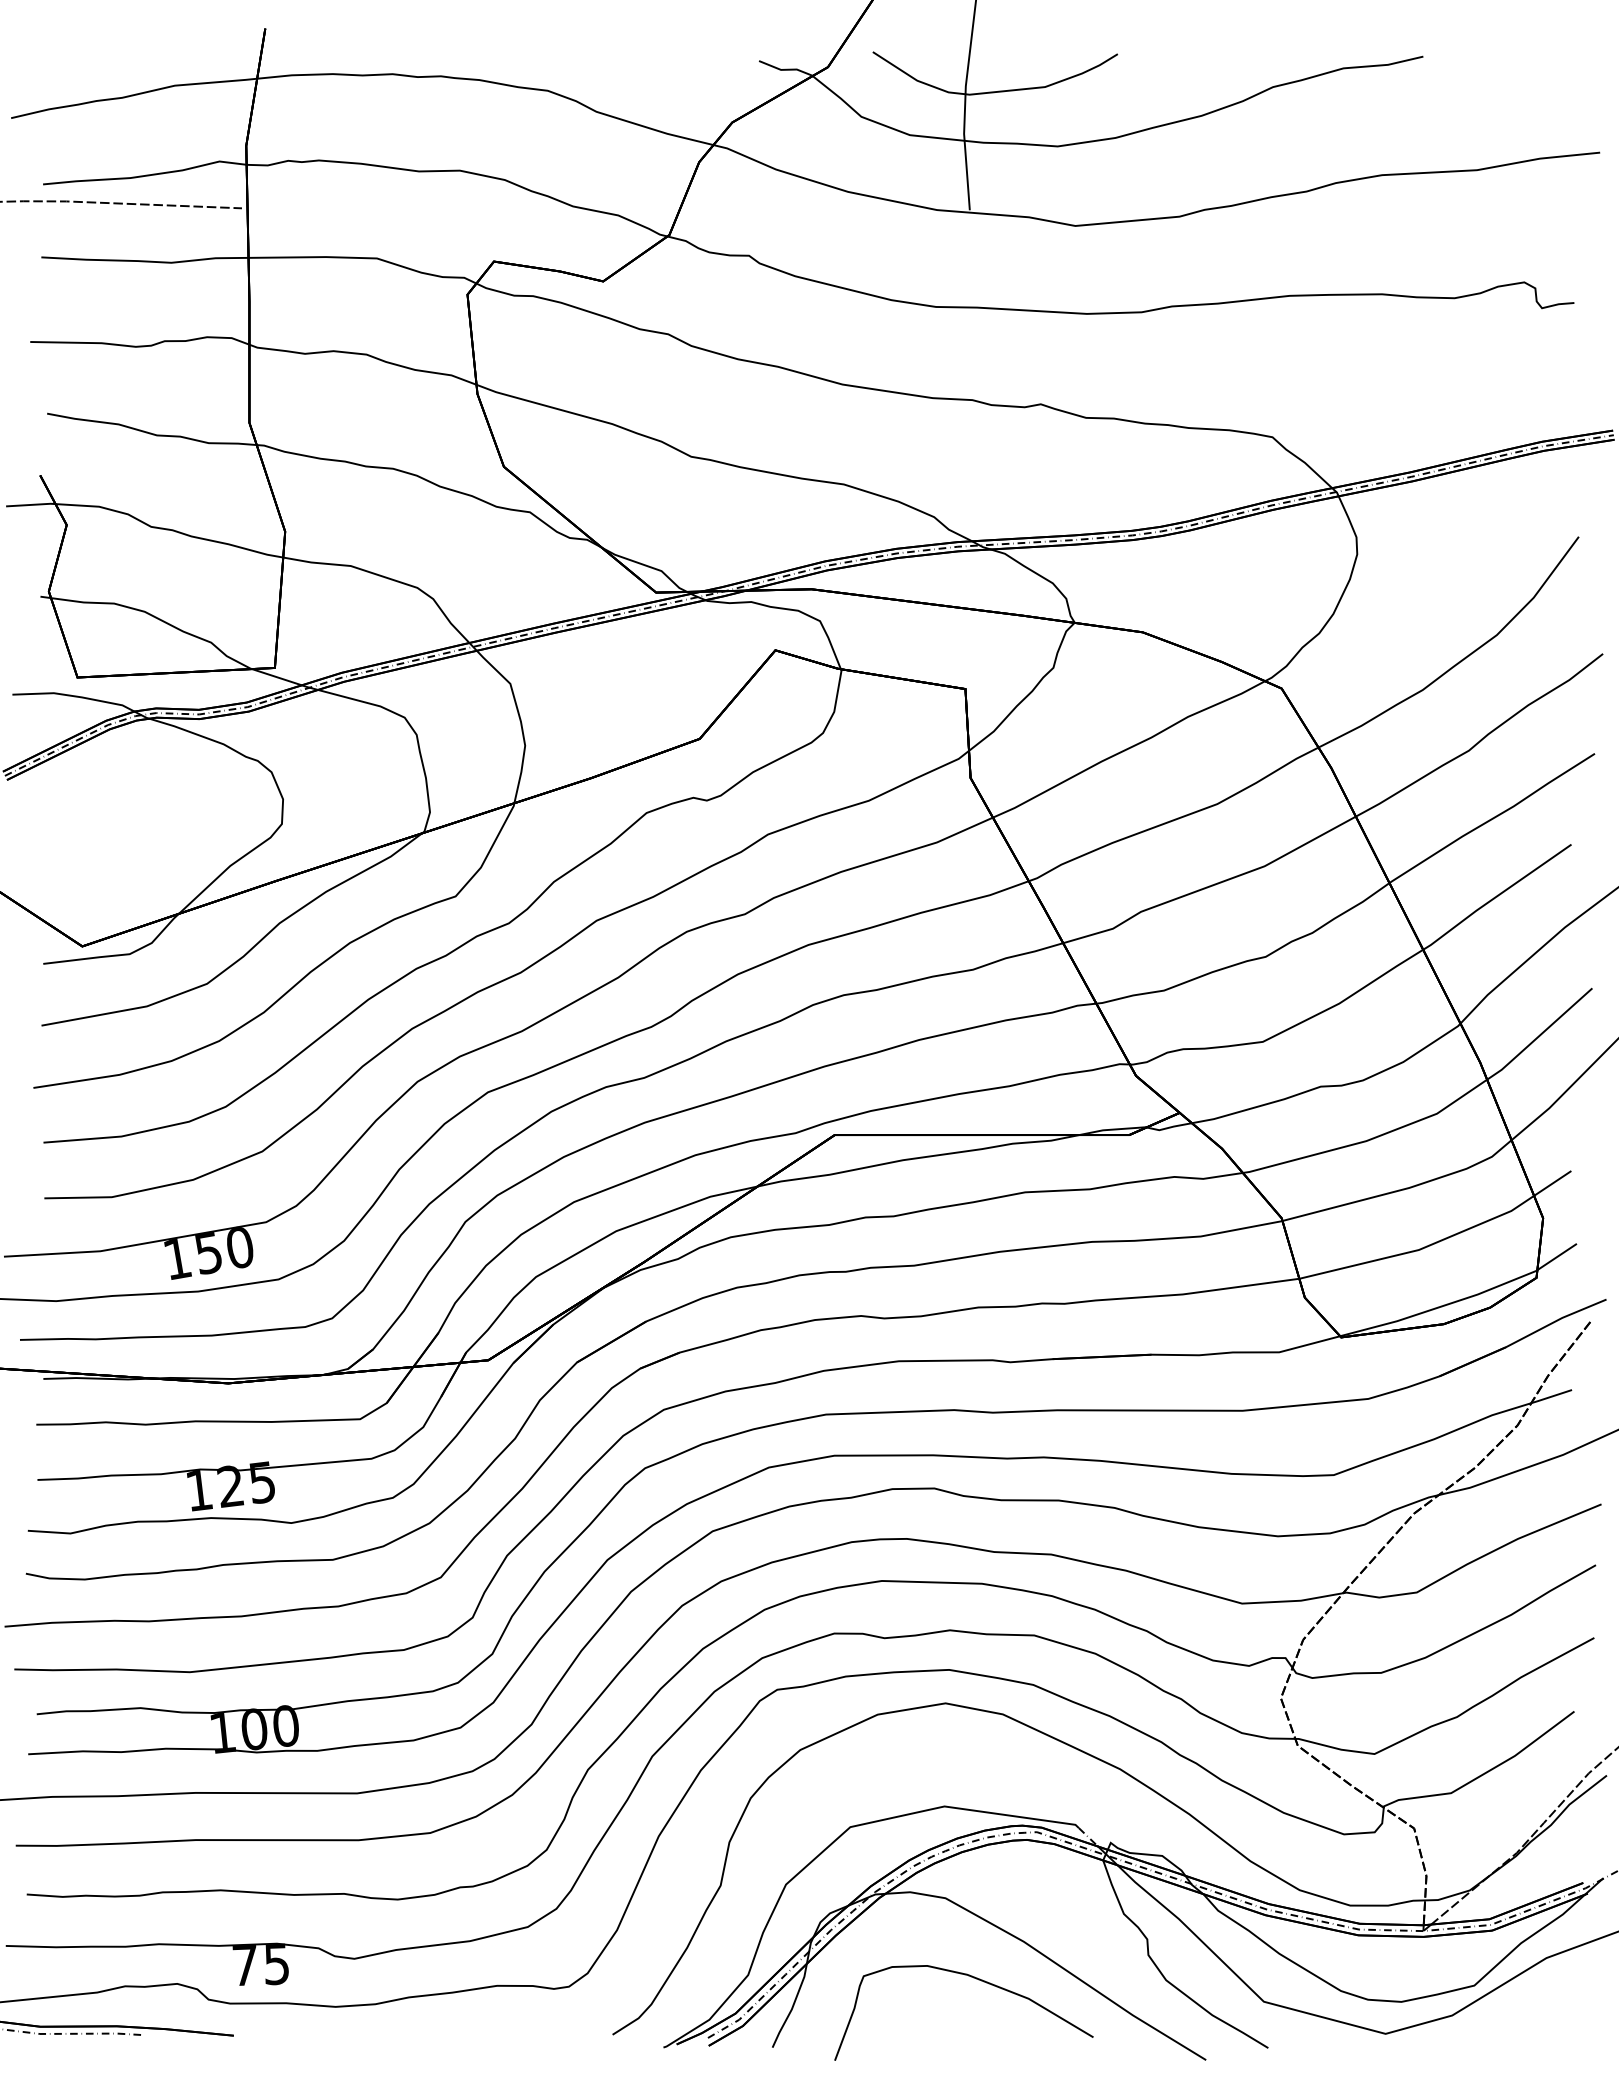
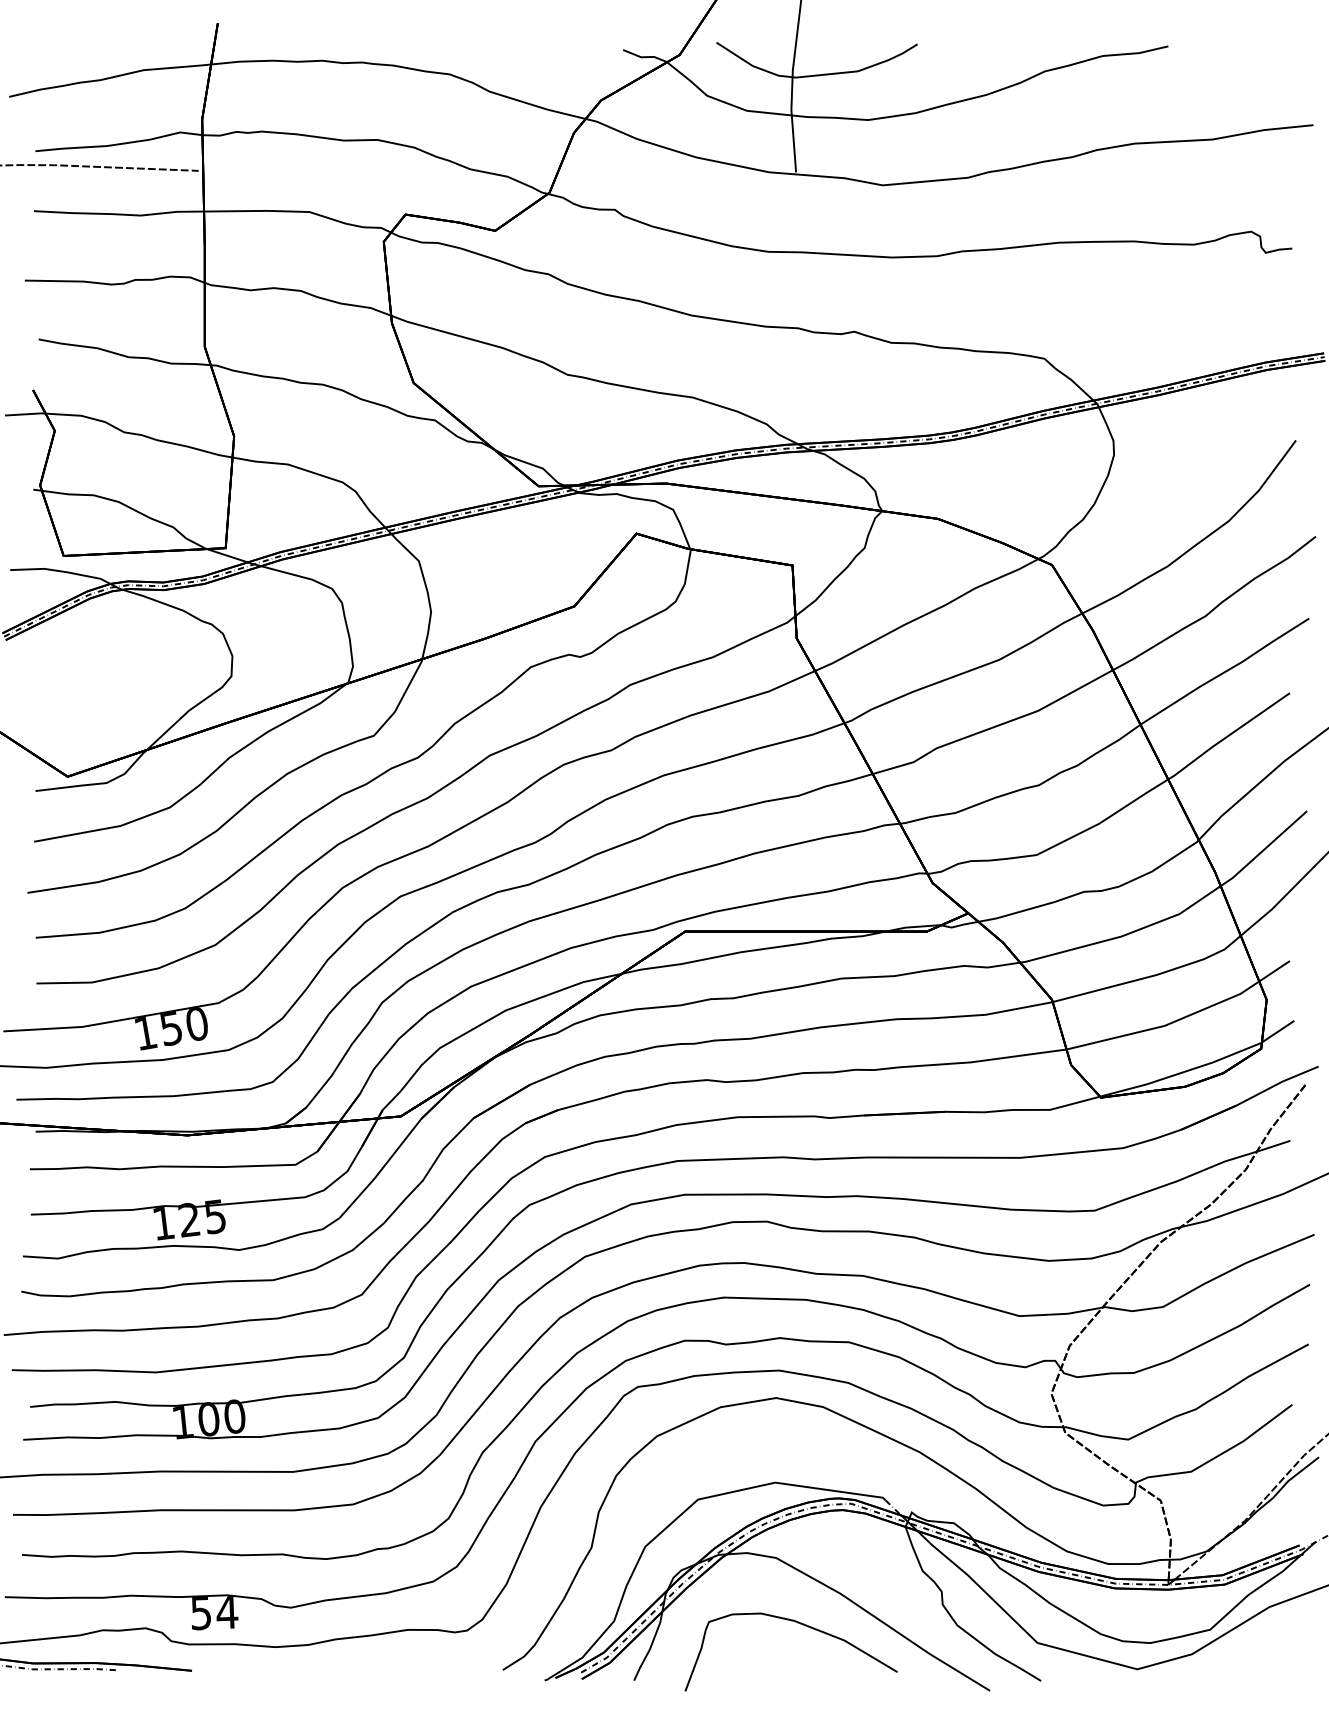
text: (261, 1965) -> (214, 1613), 75 -> 54

